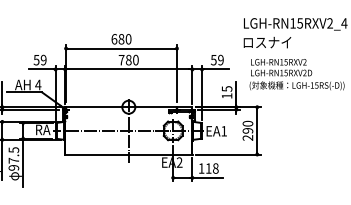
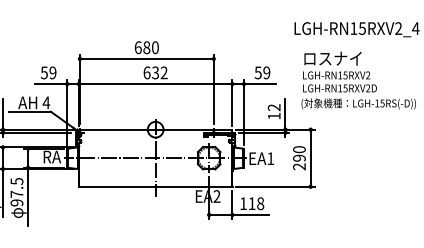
text: (267, 42) -> (332, 58), moved
text: (128, 59) -> (155, 72), 780 -> 632
text: (226, 88) -> (273, 107), 15 -> 12

